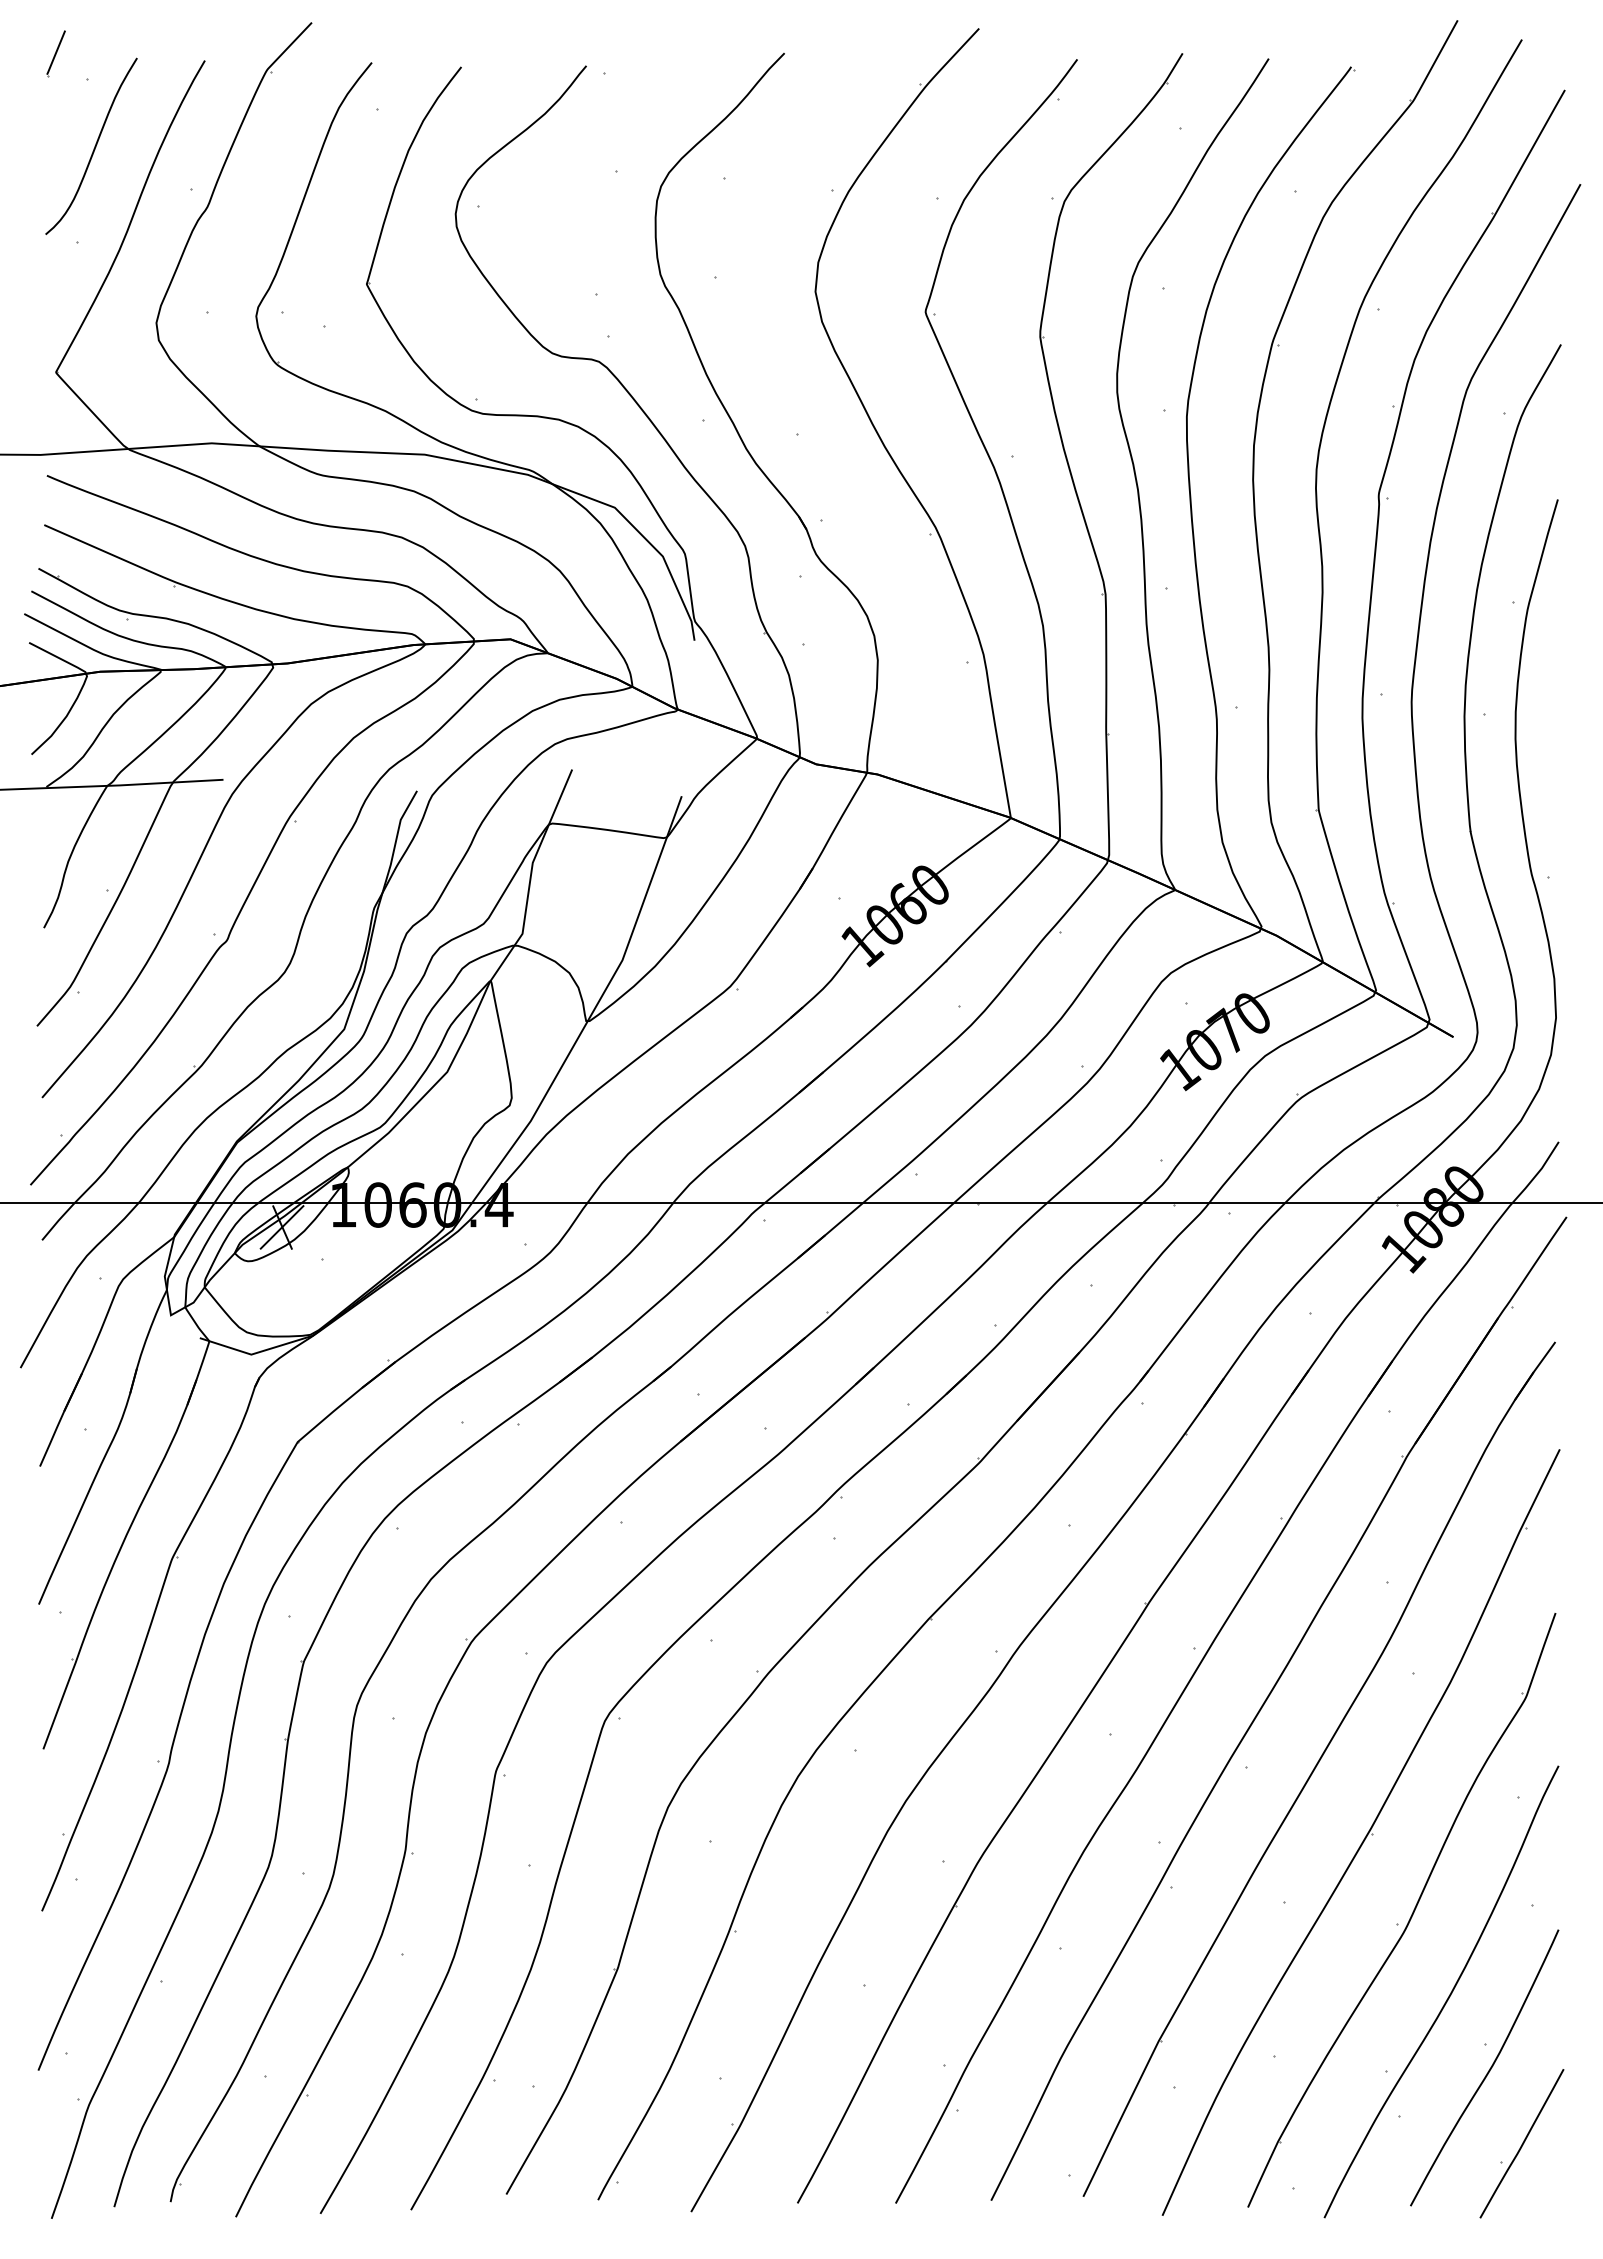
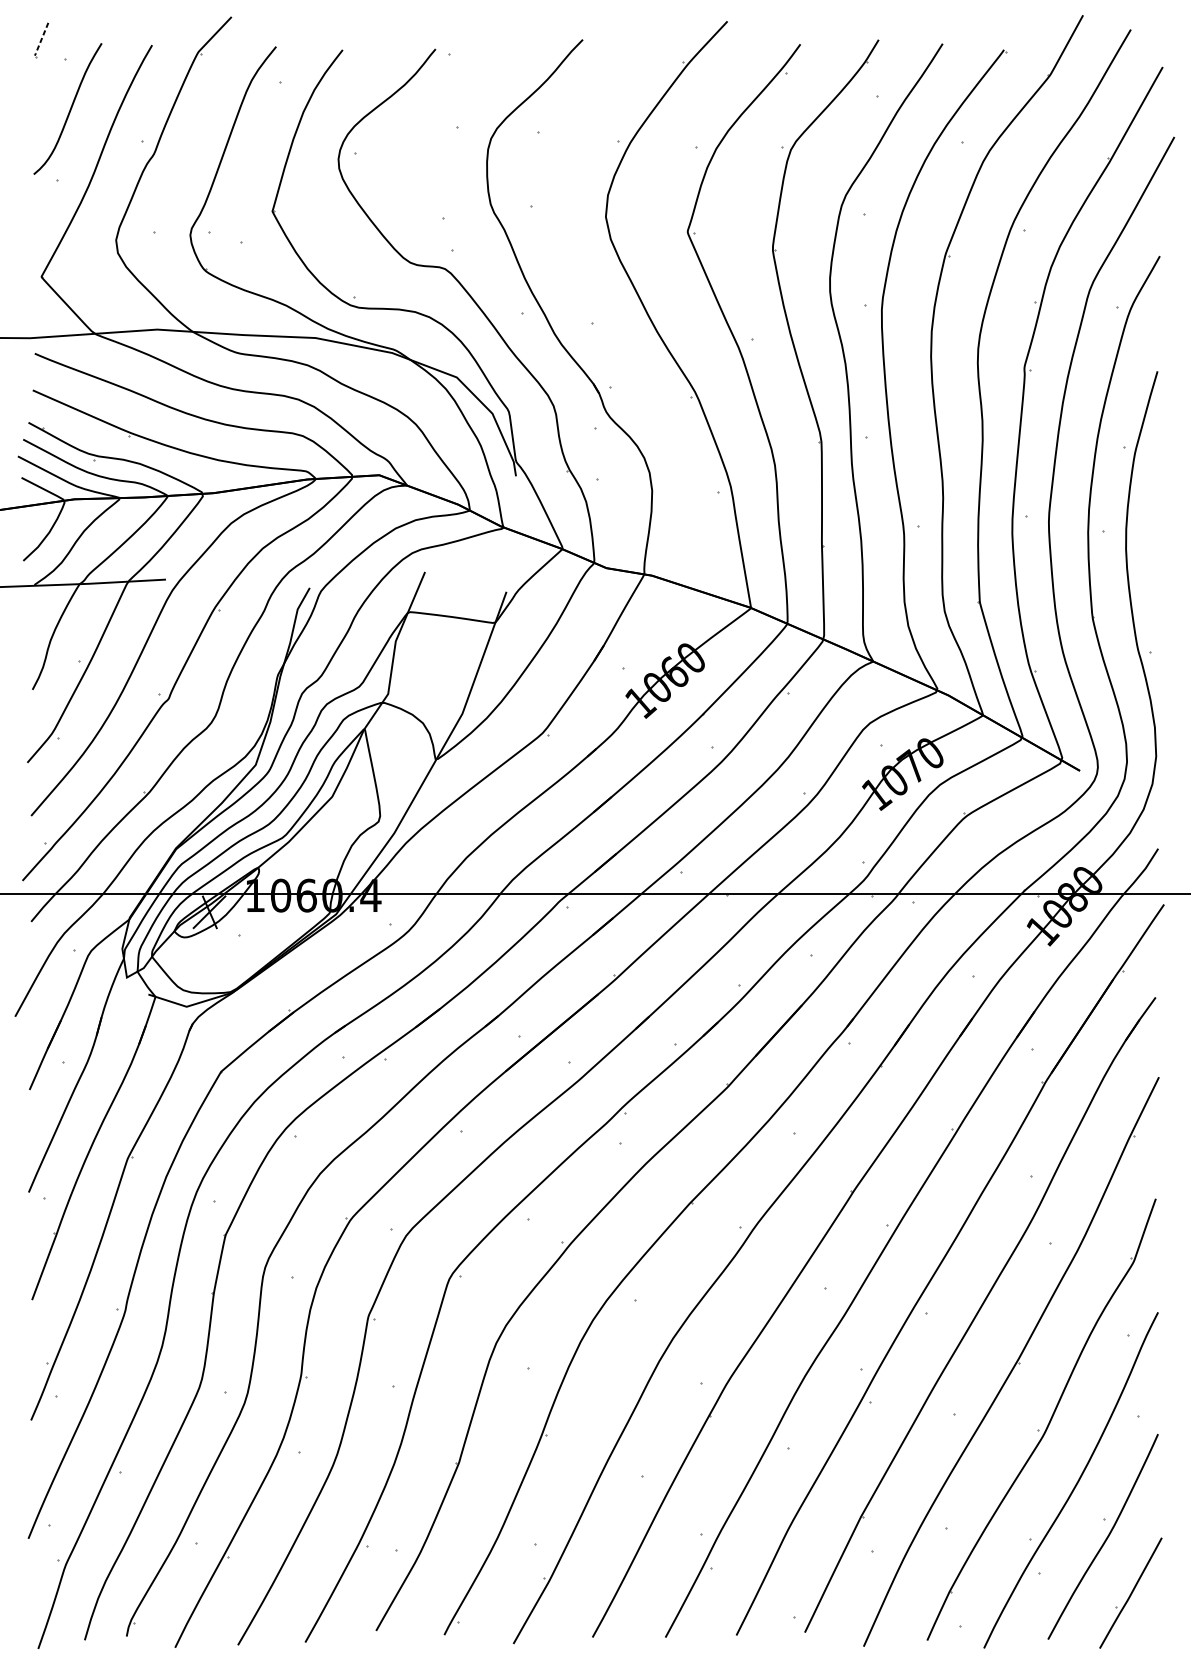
line: (55, 53) -> (41, 39), solid -> dashed

